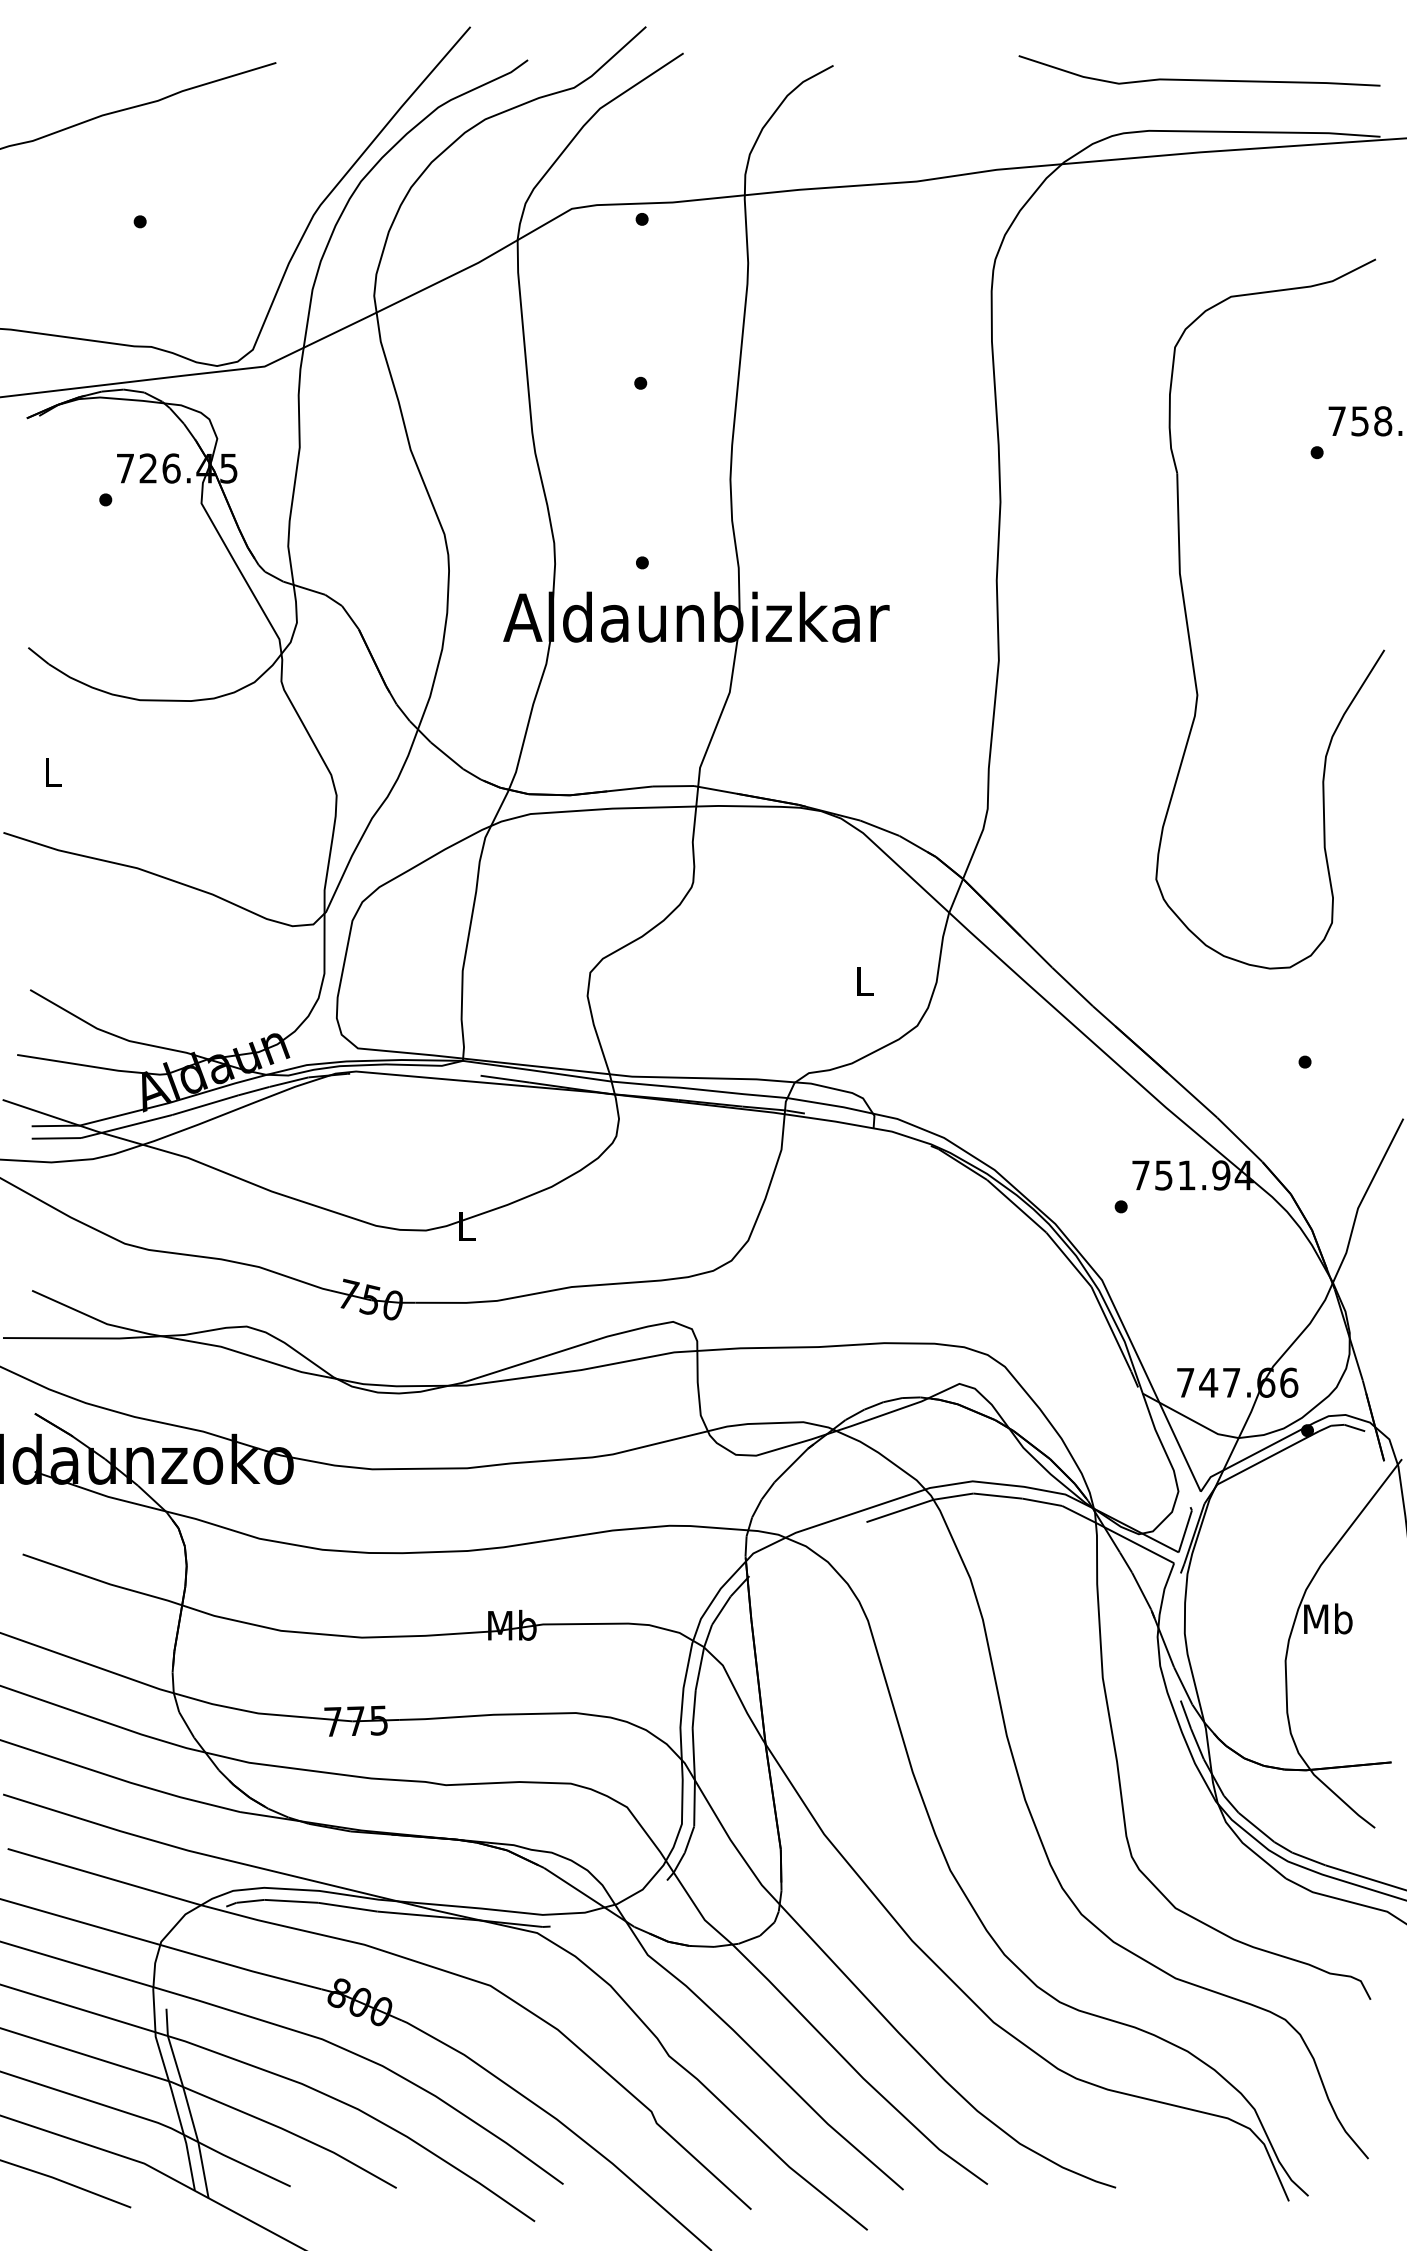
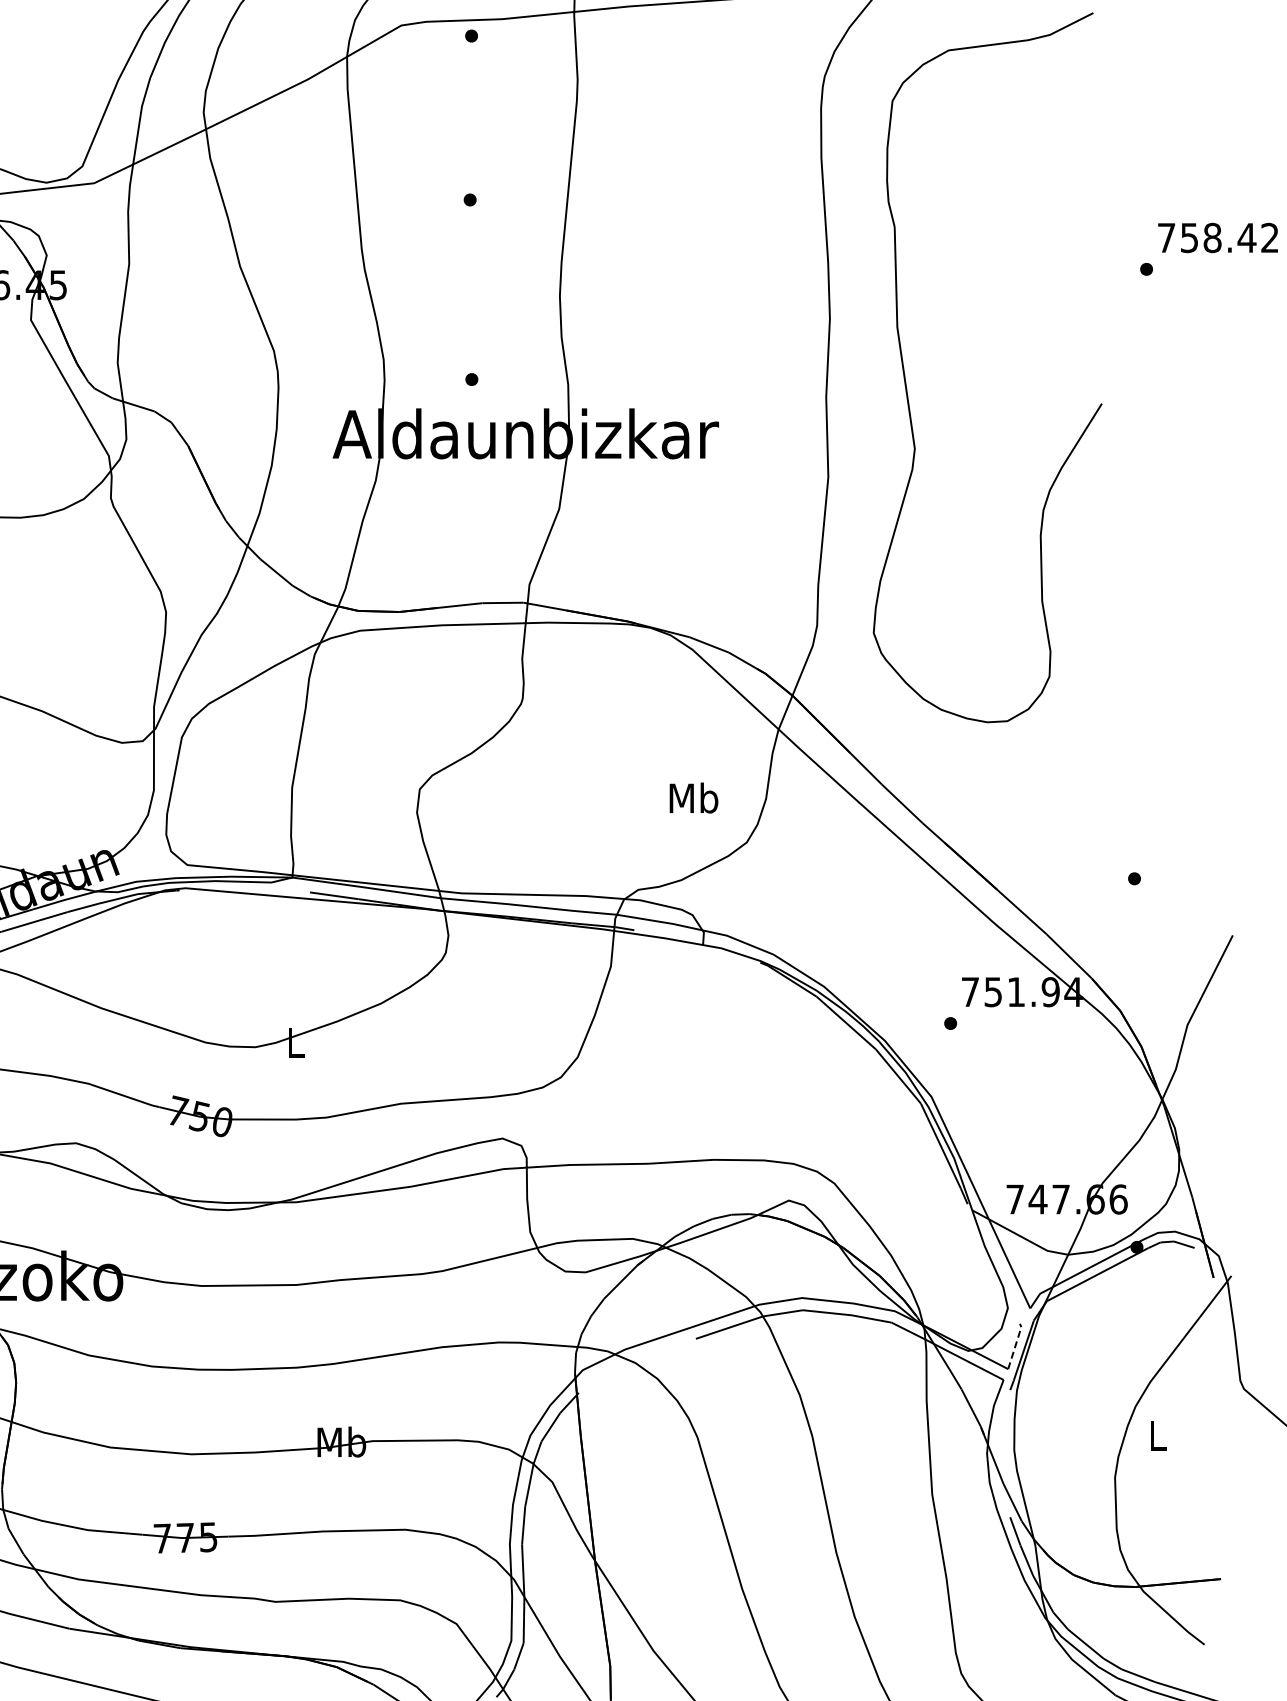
part: (1188, 624) -> (905, 378), moved
text: (864, 980) -> (693, 797), L -> Mb
line: (1185, 1531) -> (1014, 1348), solid -> dashed
text: (1328, 1618) -> (1157, 1435), Mb -> L

